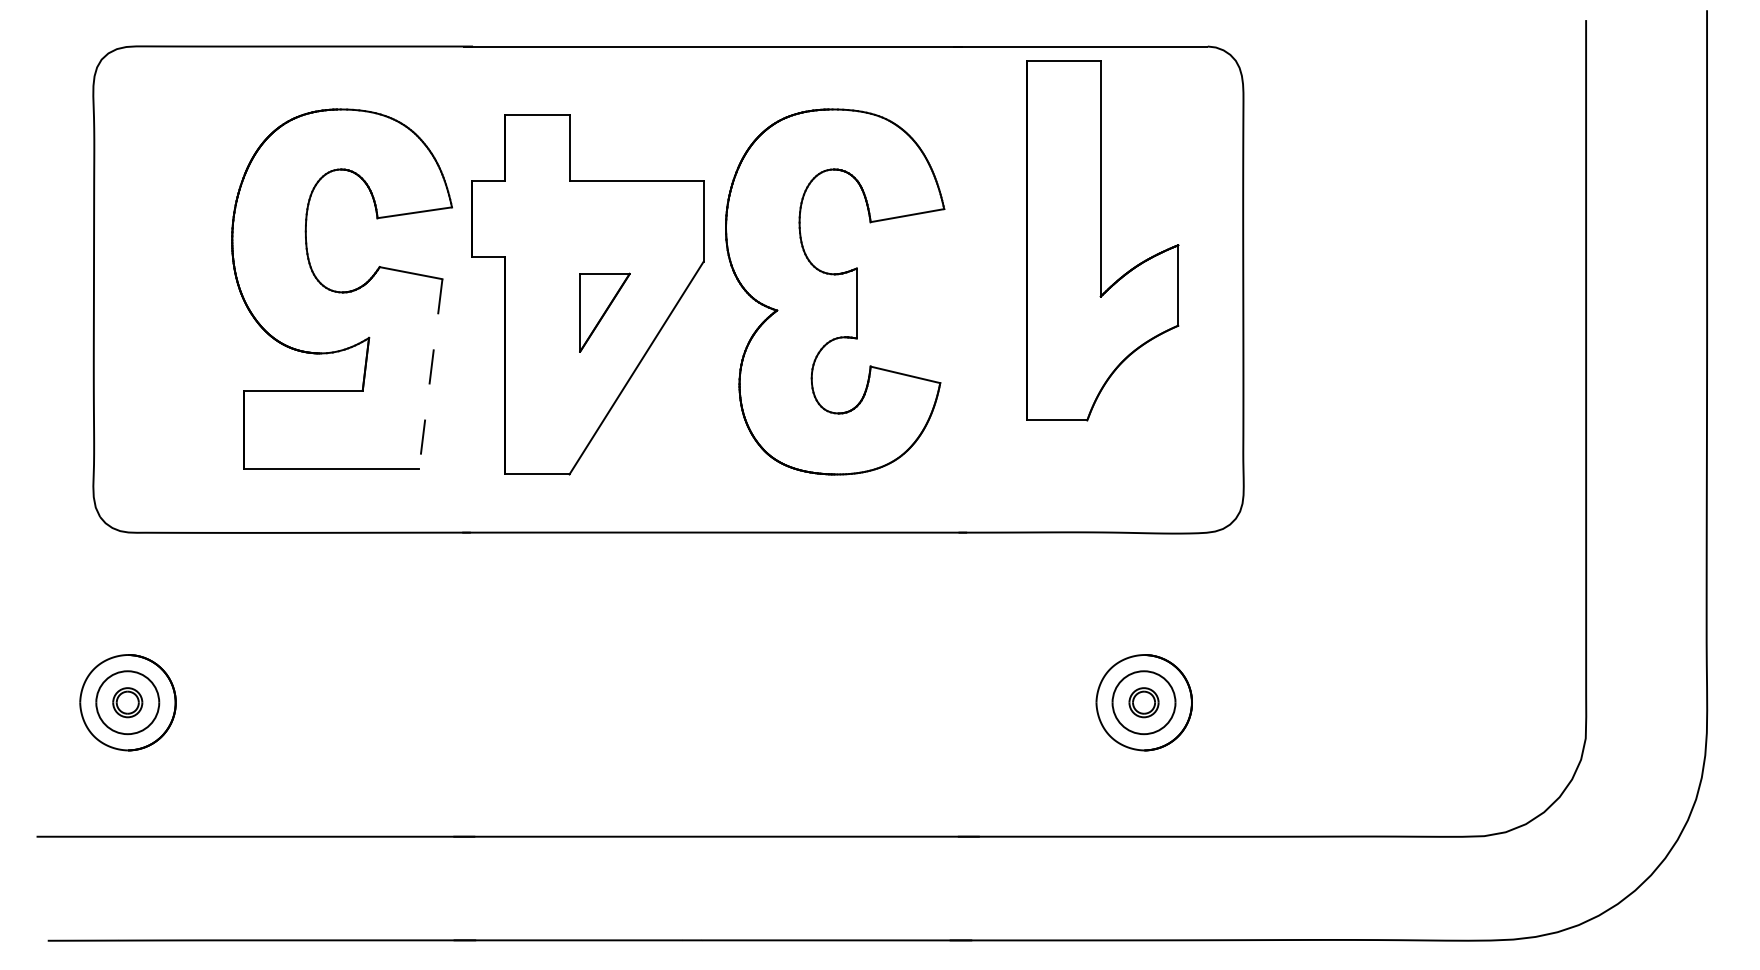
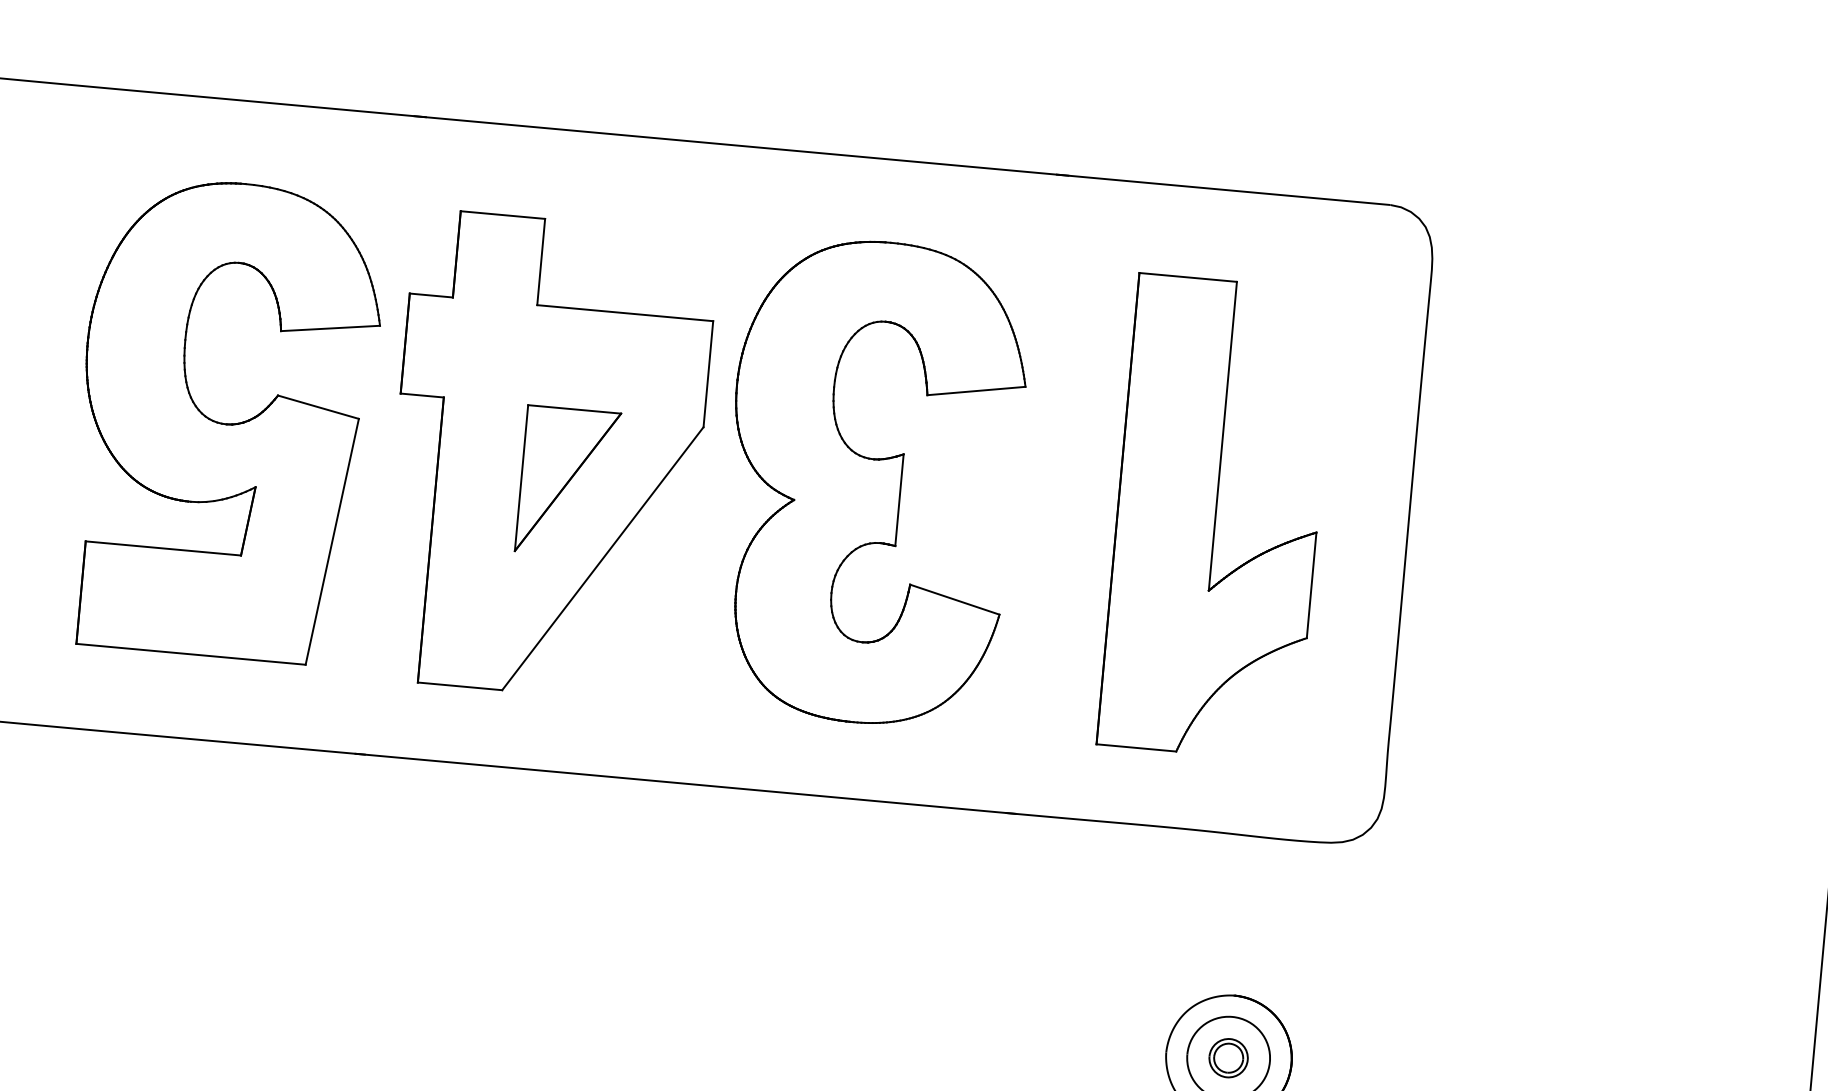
part: (1102, 240) -> (1217, 517), moved
part: (604, 312) -> (567, 481), size x1.43
line: (430, 374) -> (331, 542), dashed -> solid

